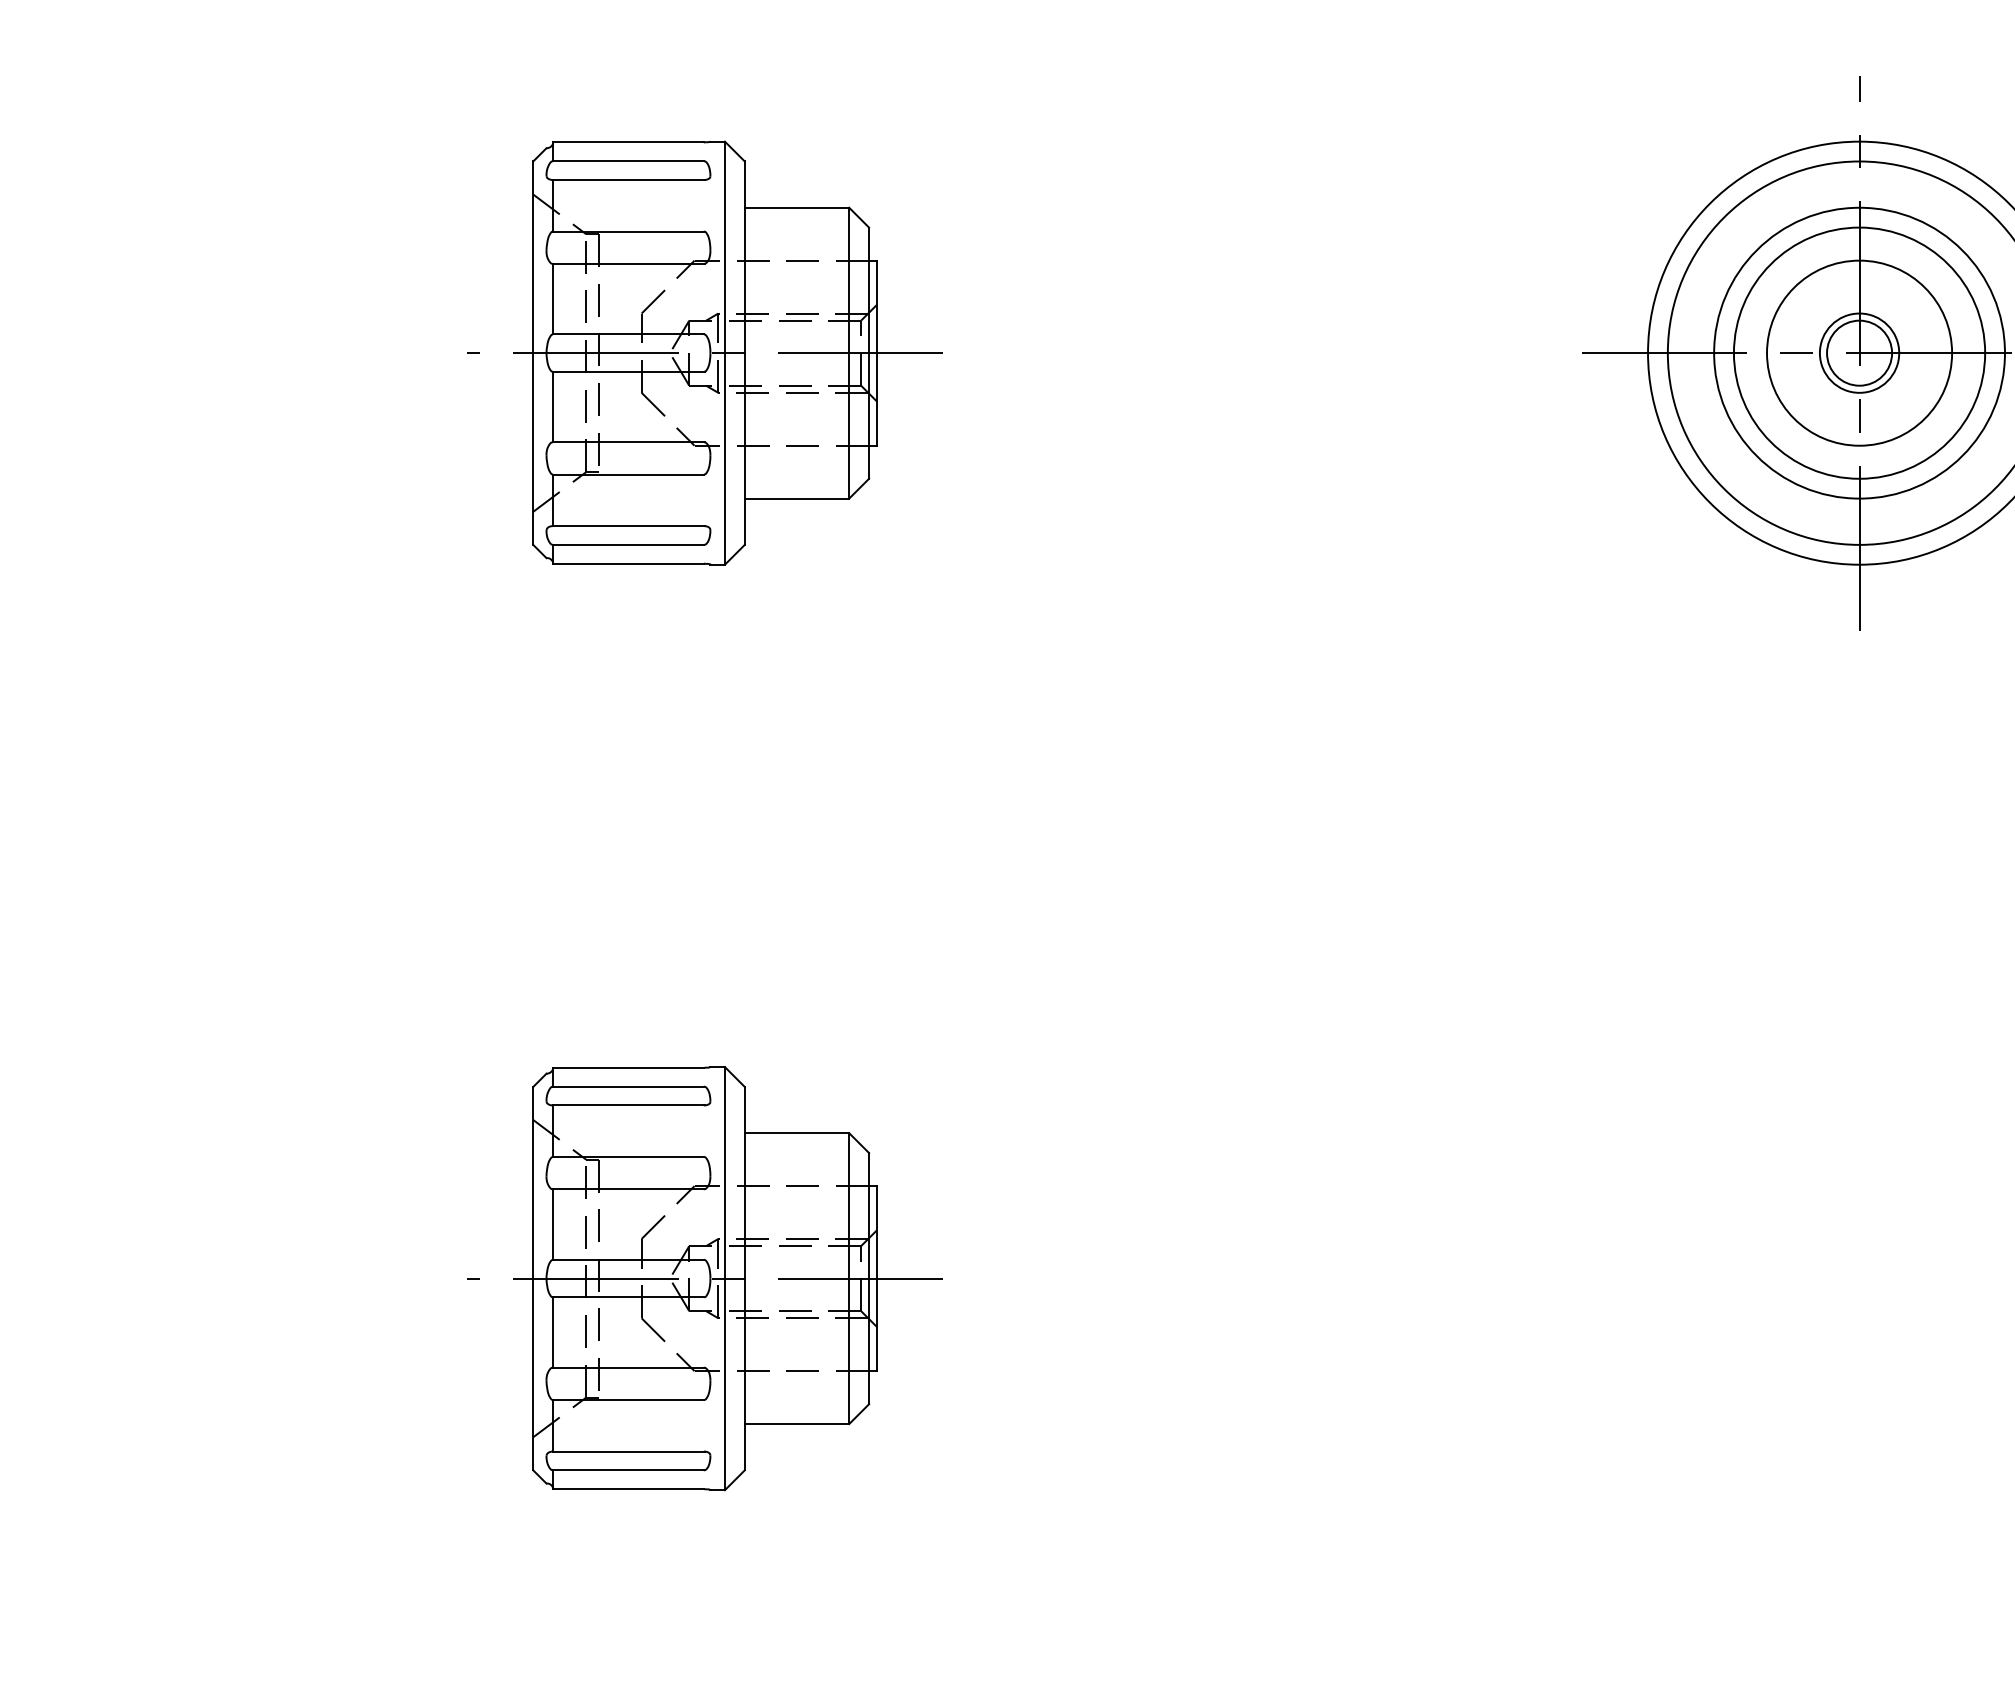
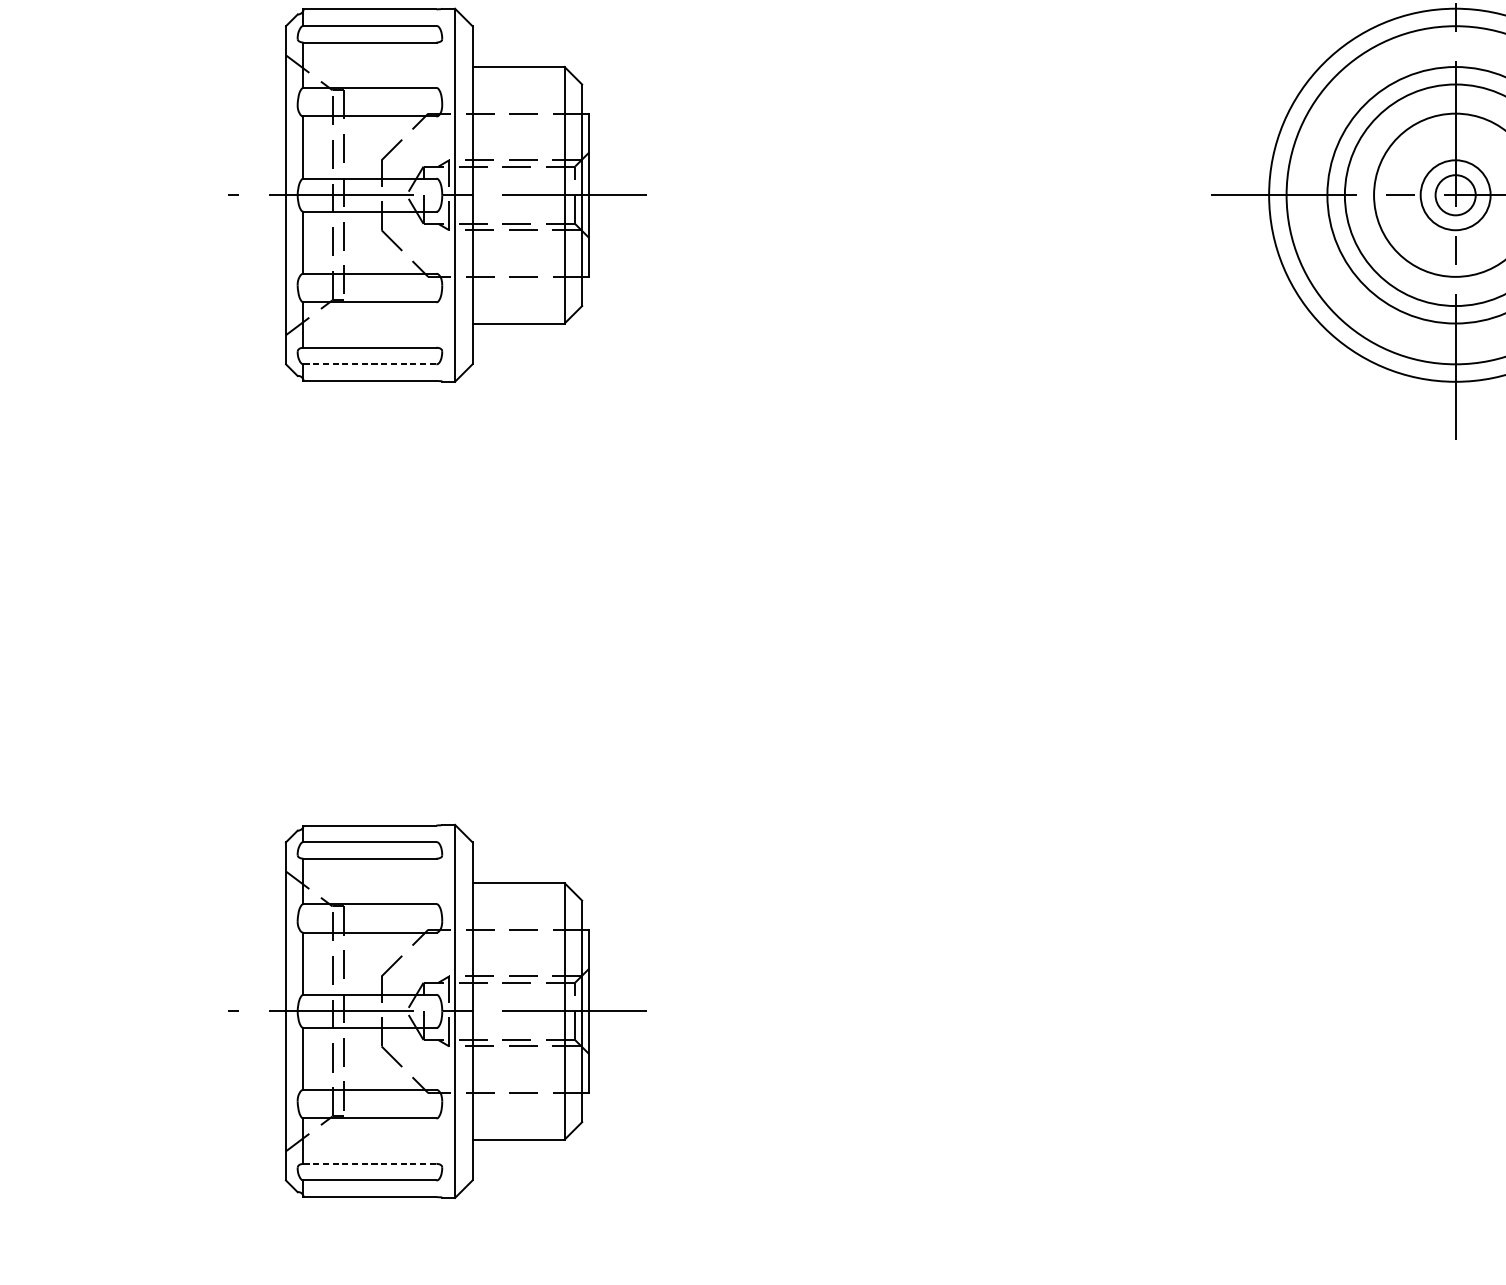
circle: (1859, 352) -> (1455, 194), size x0.7
line: (628, 544) -> (369, 363), solid -> dashed
line: (628, 1451) -> (369, 1163), solid -> dashed

